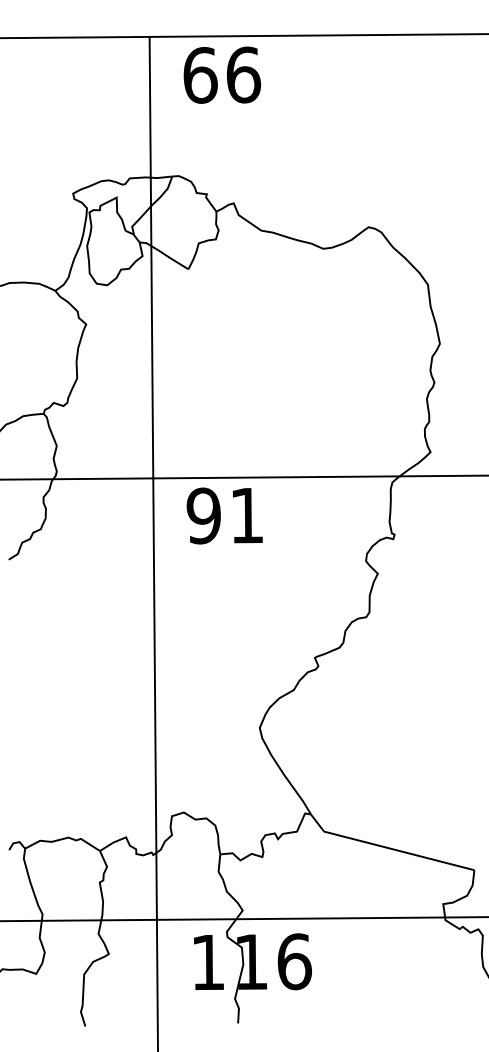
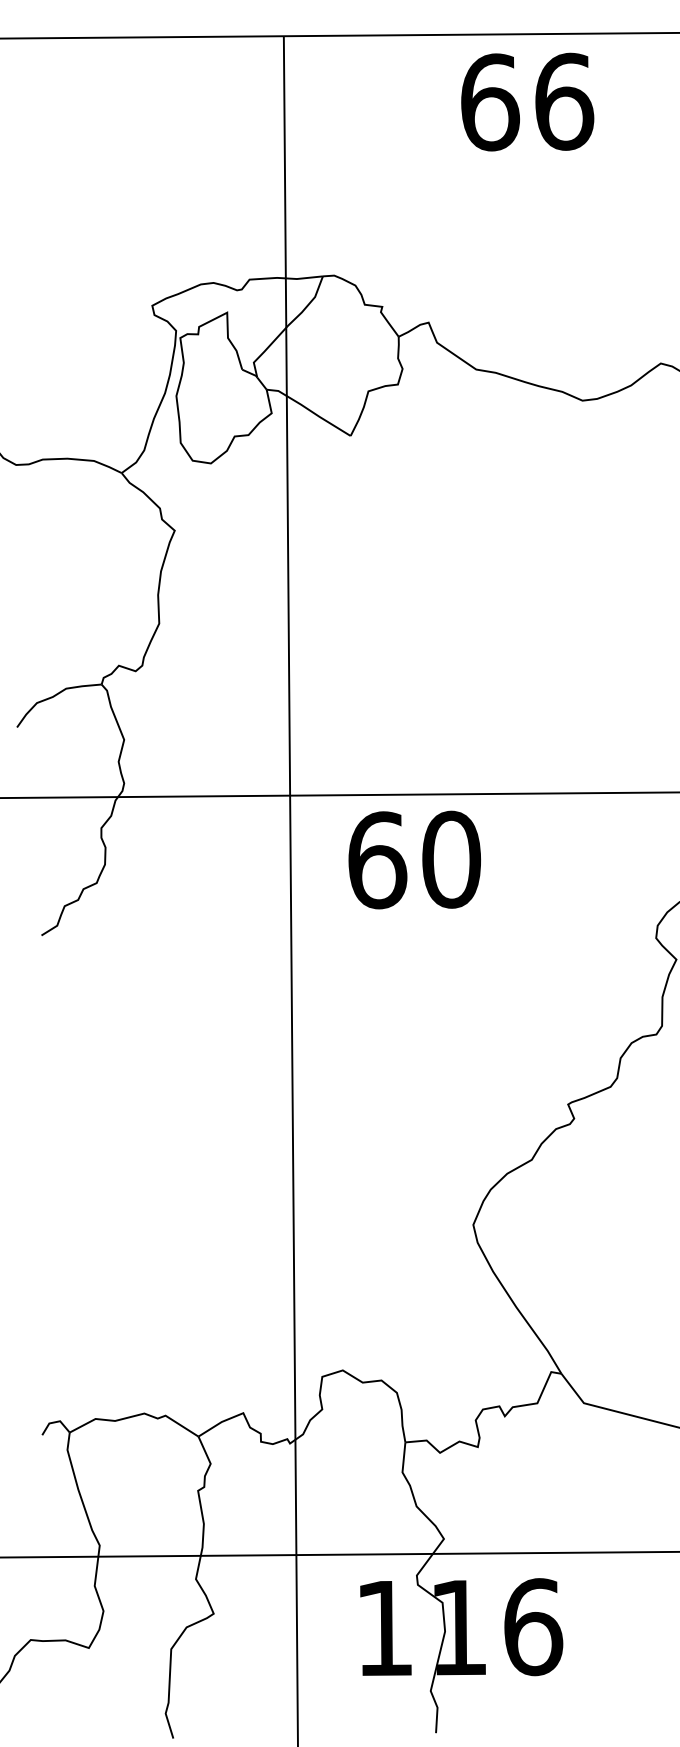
text: (221, 74) -> (526, 100), moved
text: (225, 515) -> (414, 859), 91 -> 60

